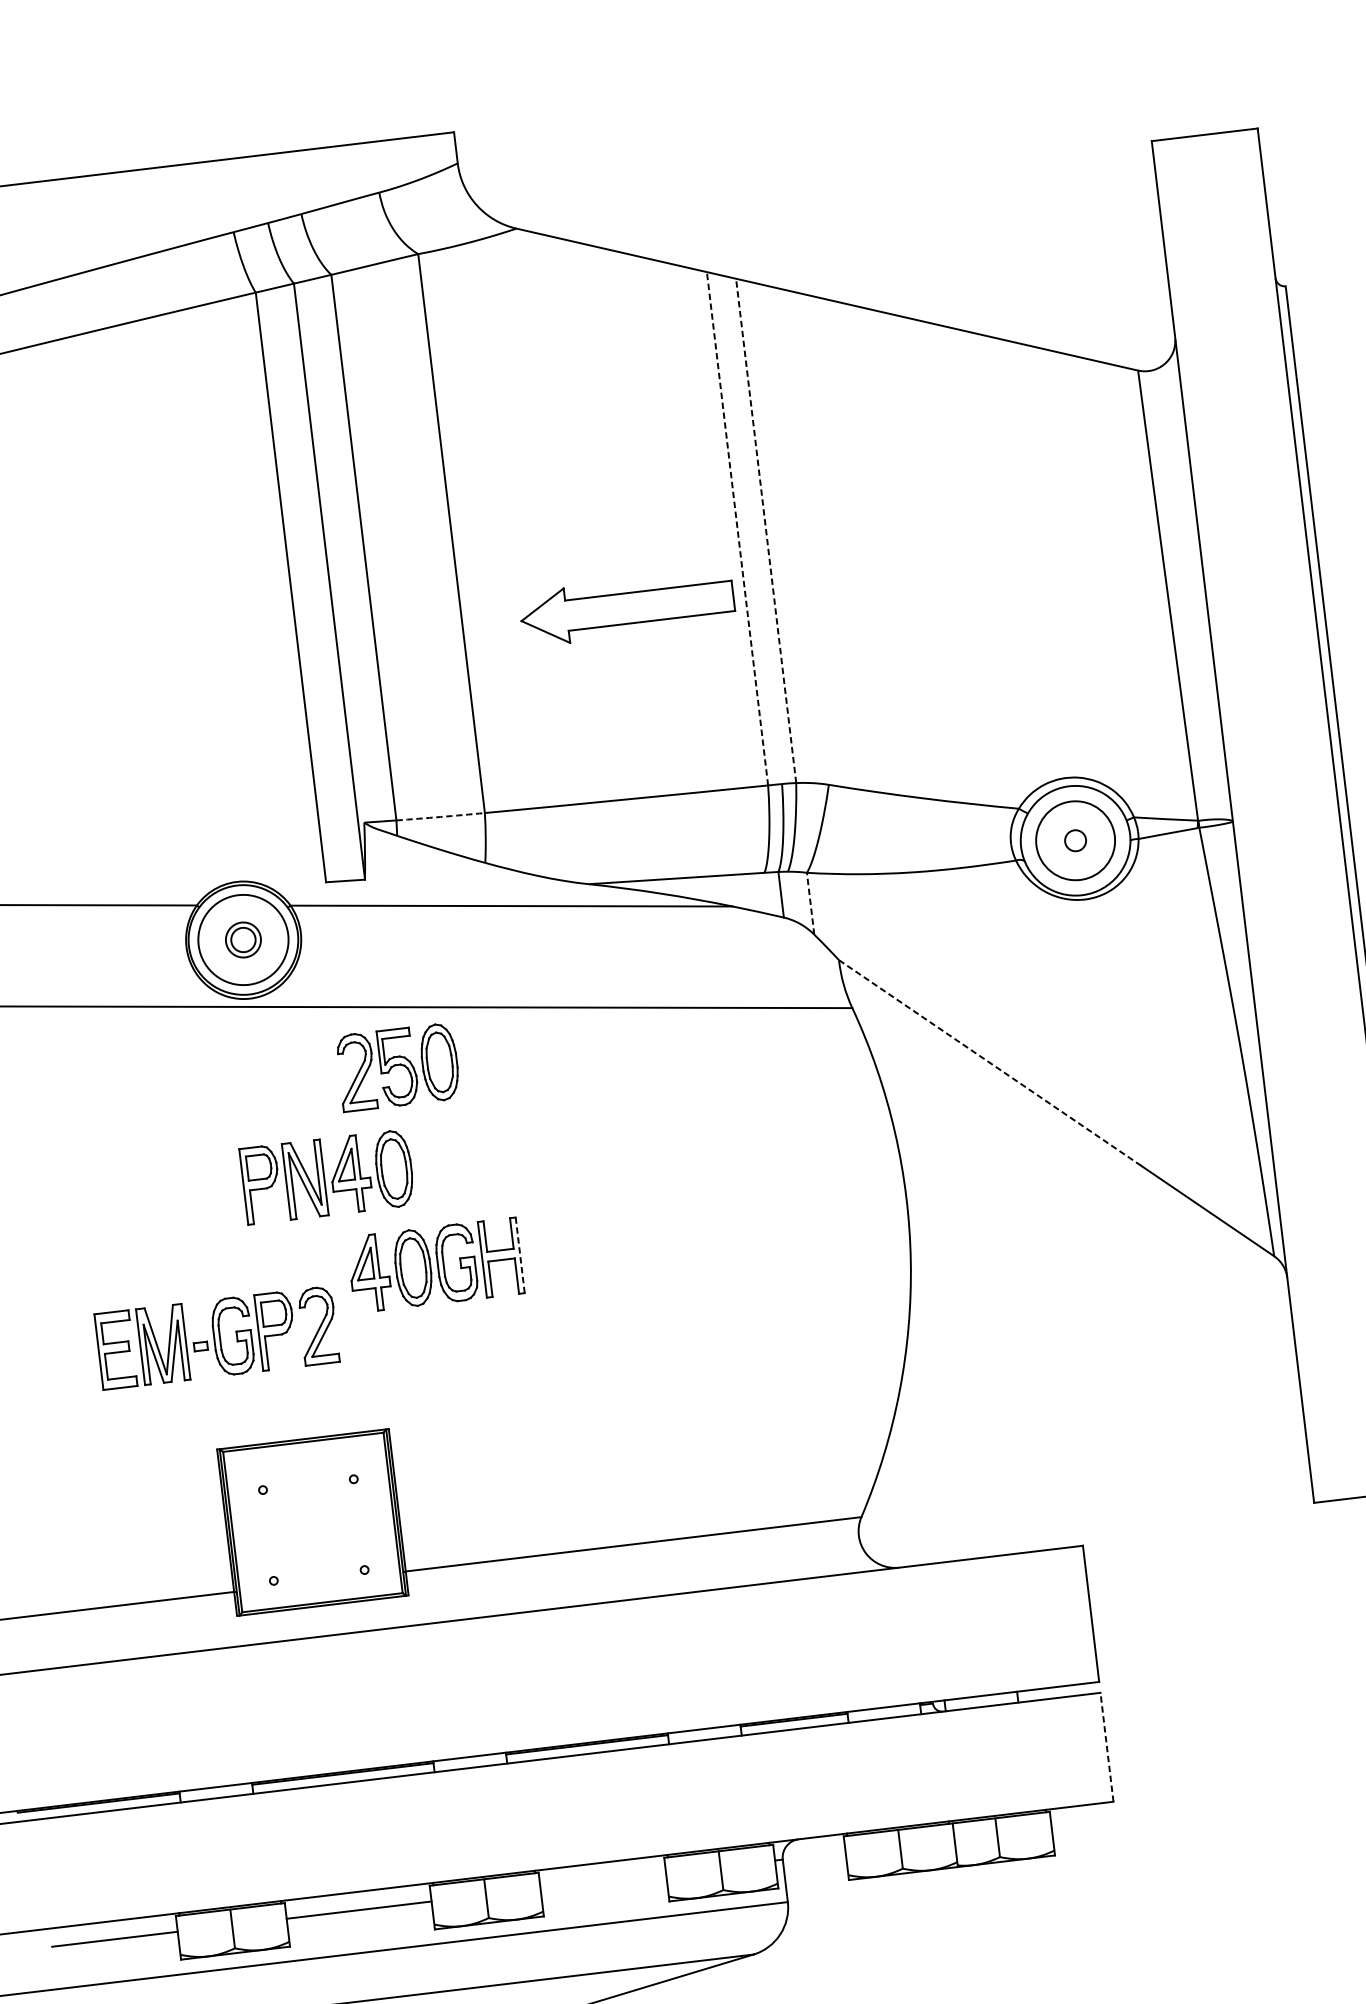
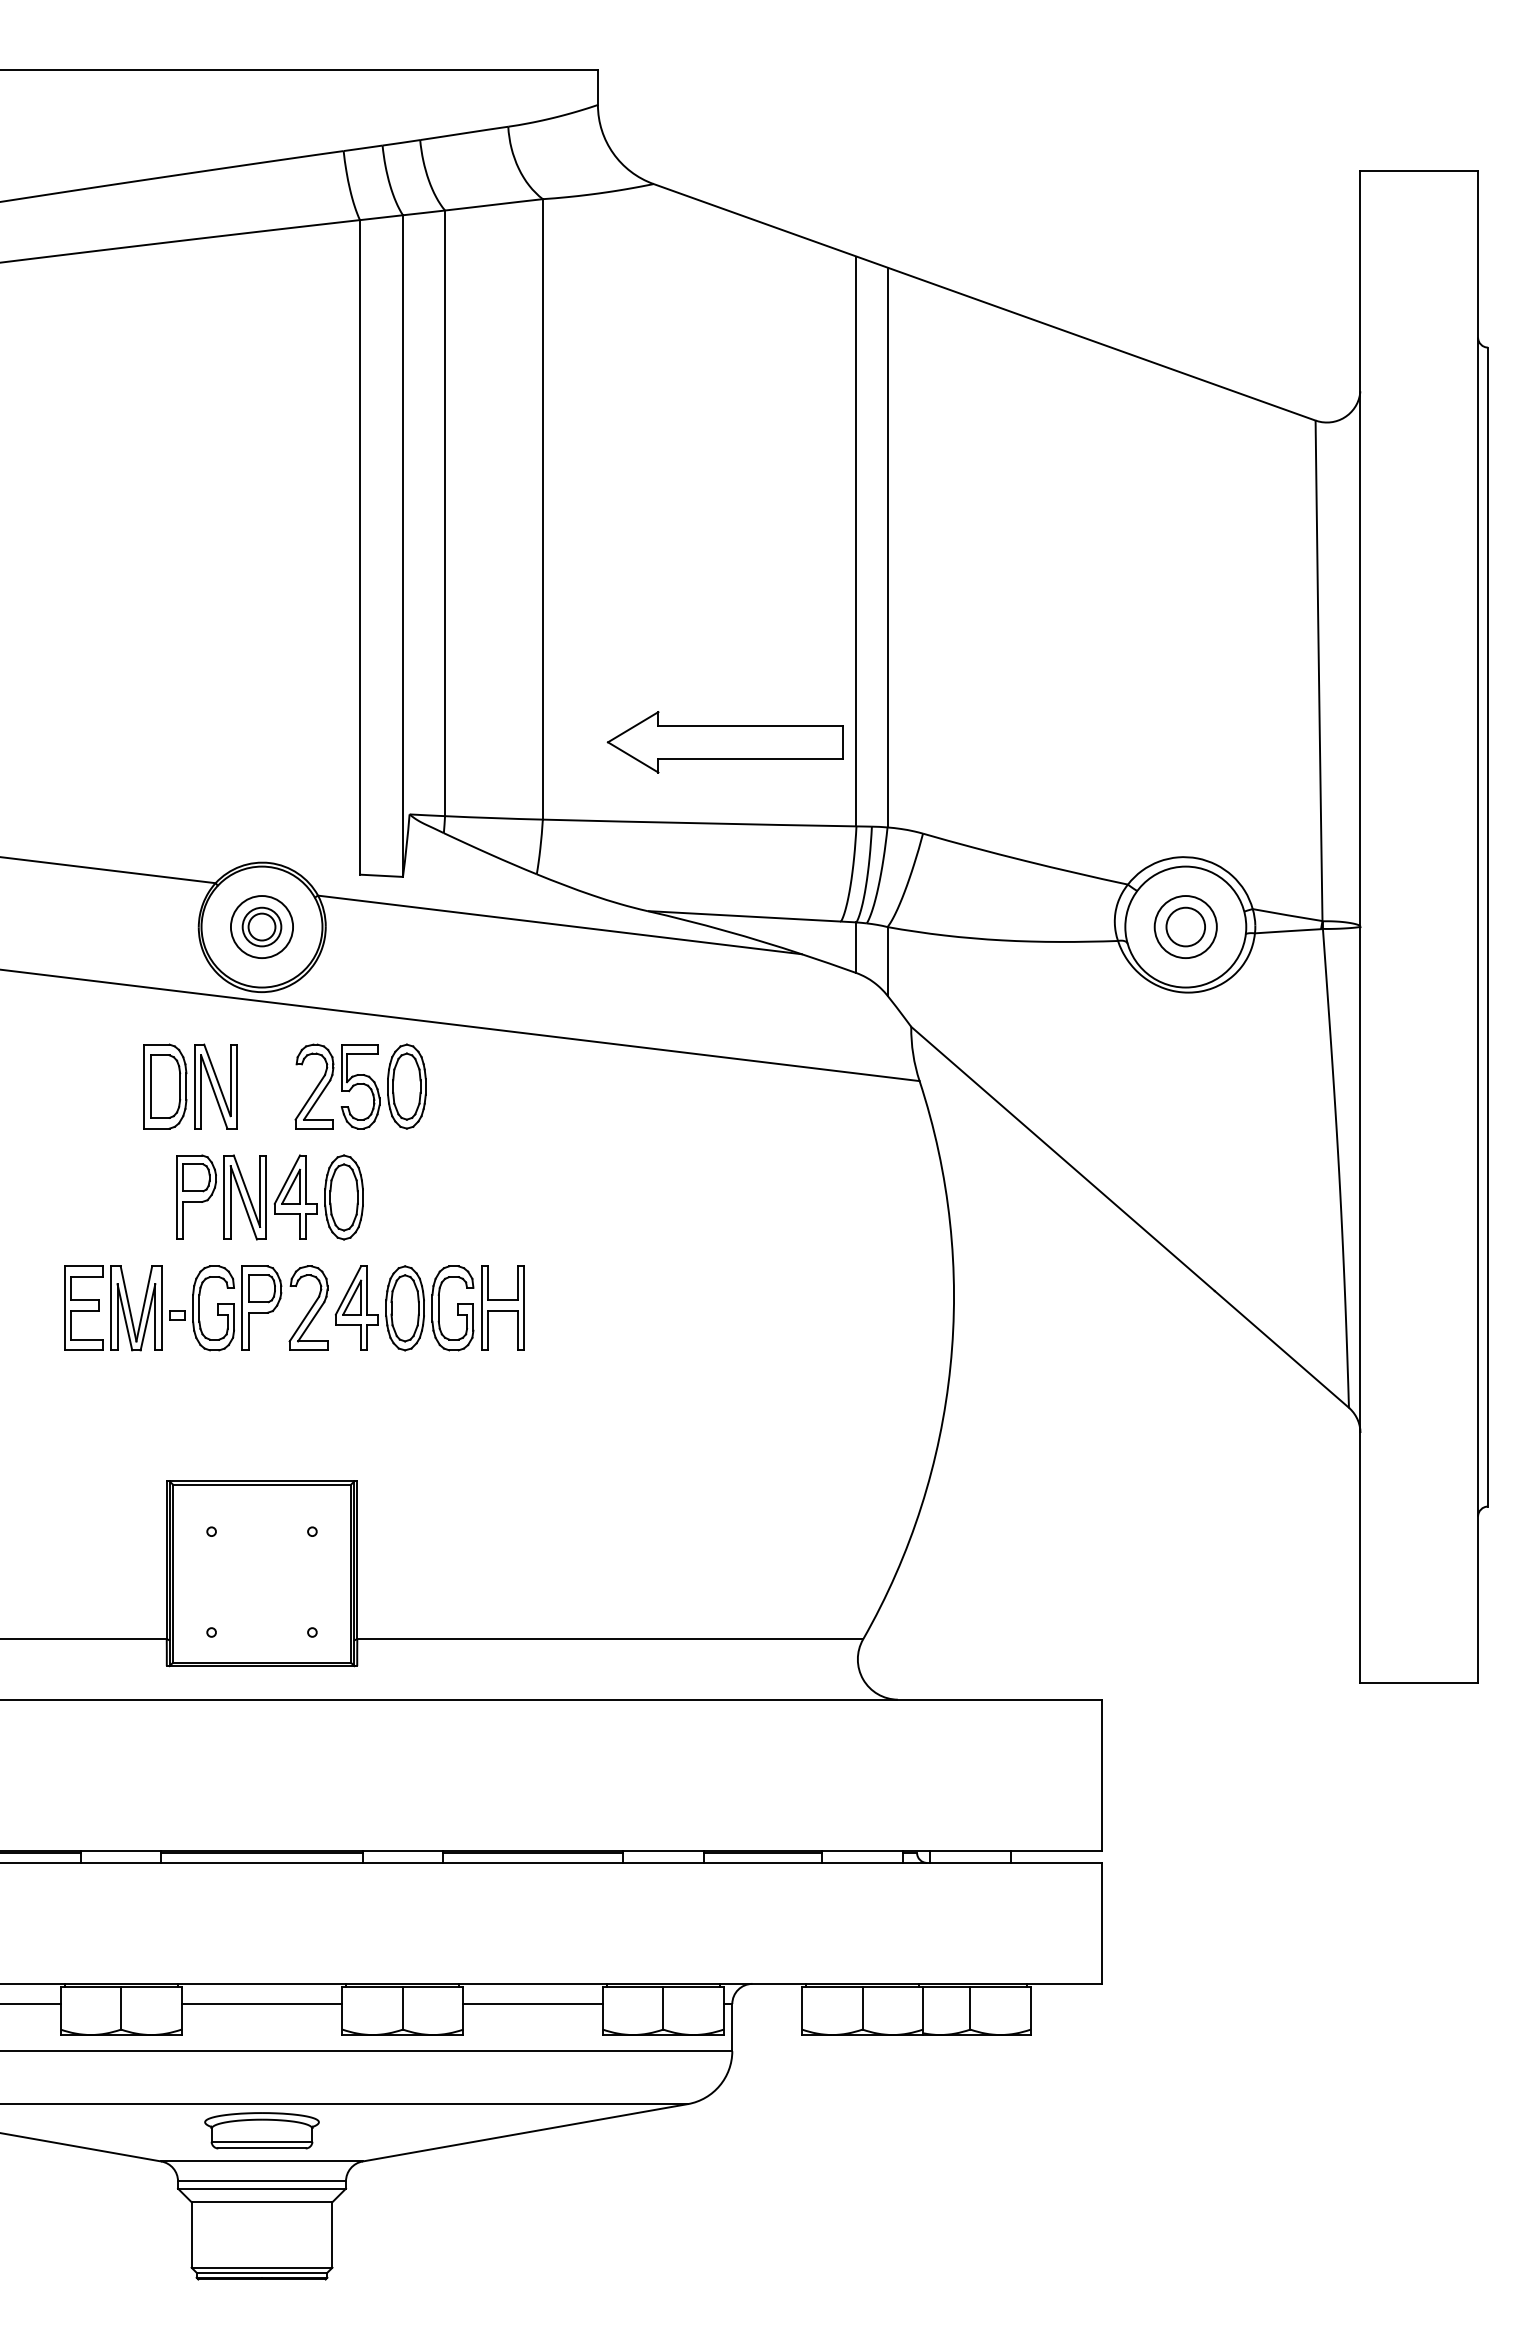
line: (737, 528) -> (856, 541), dashed -> solid
line: (766, 530) -> (887, 547), dashed -> solid
part: (626, 608) -> (724, 742), moved
arc: (440, 817) -> (493, 818), dashed -> solid
circle: (1075, 840) -> (1185, 926), size x1.67
circle: (1075, 841) -> (1185, 927), size x0.71
line: (810, 902) -> (887, 960), dashed -> solid
circle: (243, 940) -> (261, 927), size x0.62
line: (990, 1063) -> (1063, 1159), dashed -> solid
part: (397, 1067) -> (360, 1086), moved
part: (196, 1091) -> (190, 1086), added
part: (326, 1177) -> (269, 1197), moved
line: (519, 1255) -> (523, 1308), dashed -> solid
part: (217, 1338) -> (196, 1308), moved
line: (1106, 1746) -> (1101, 1922), dashed -> solid
line: (602, 1881) -> (532, 2004), added

